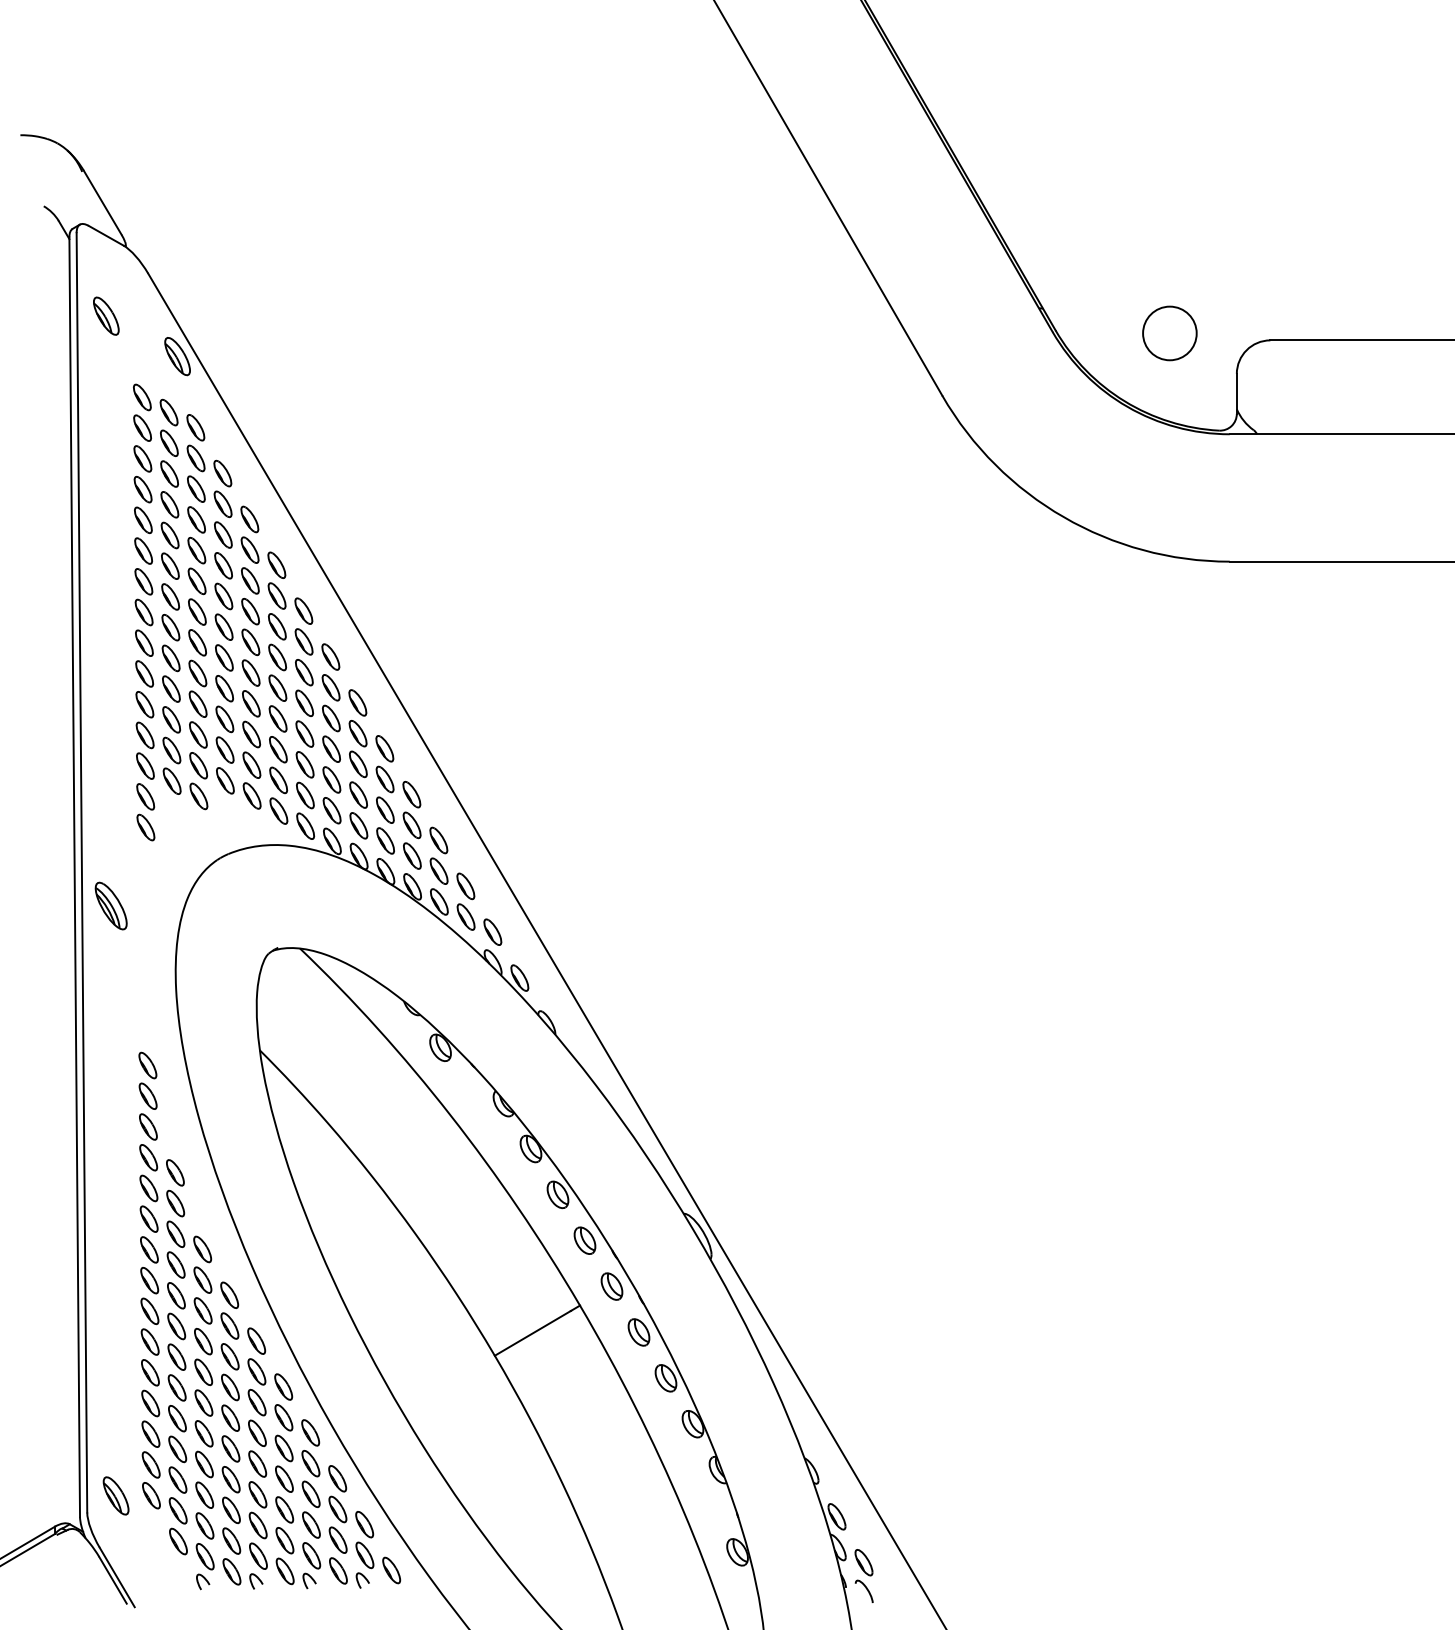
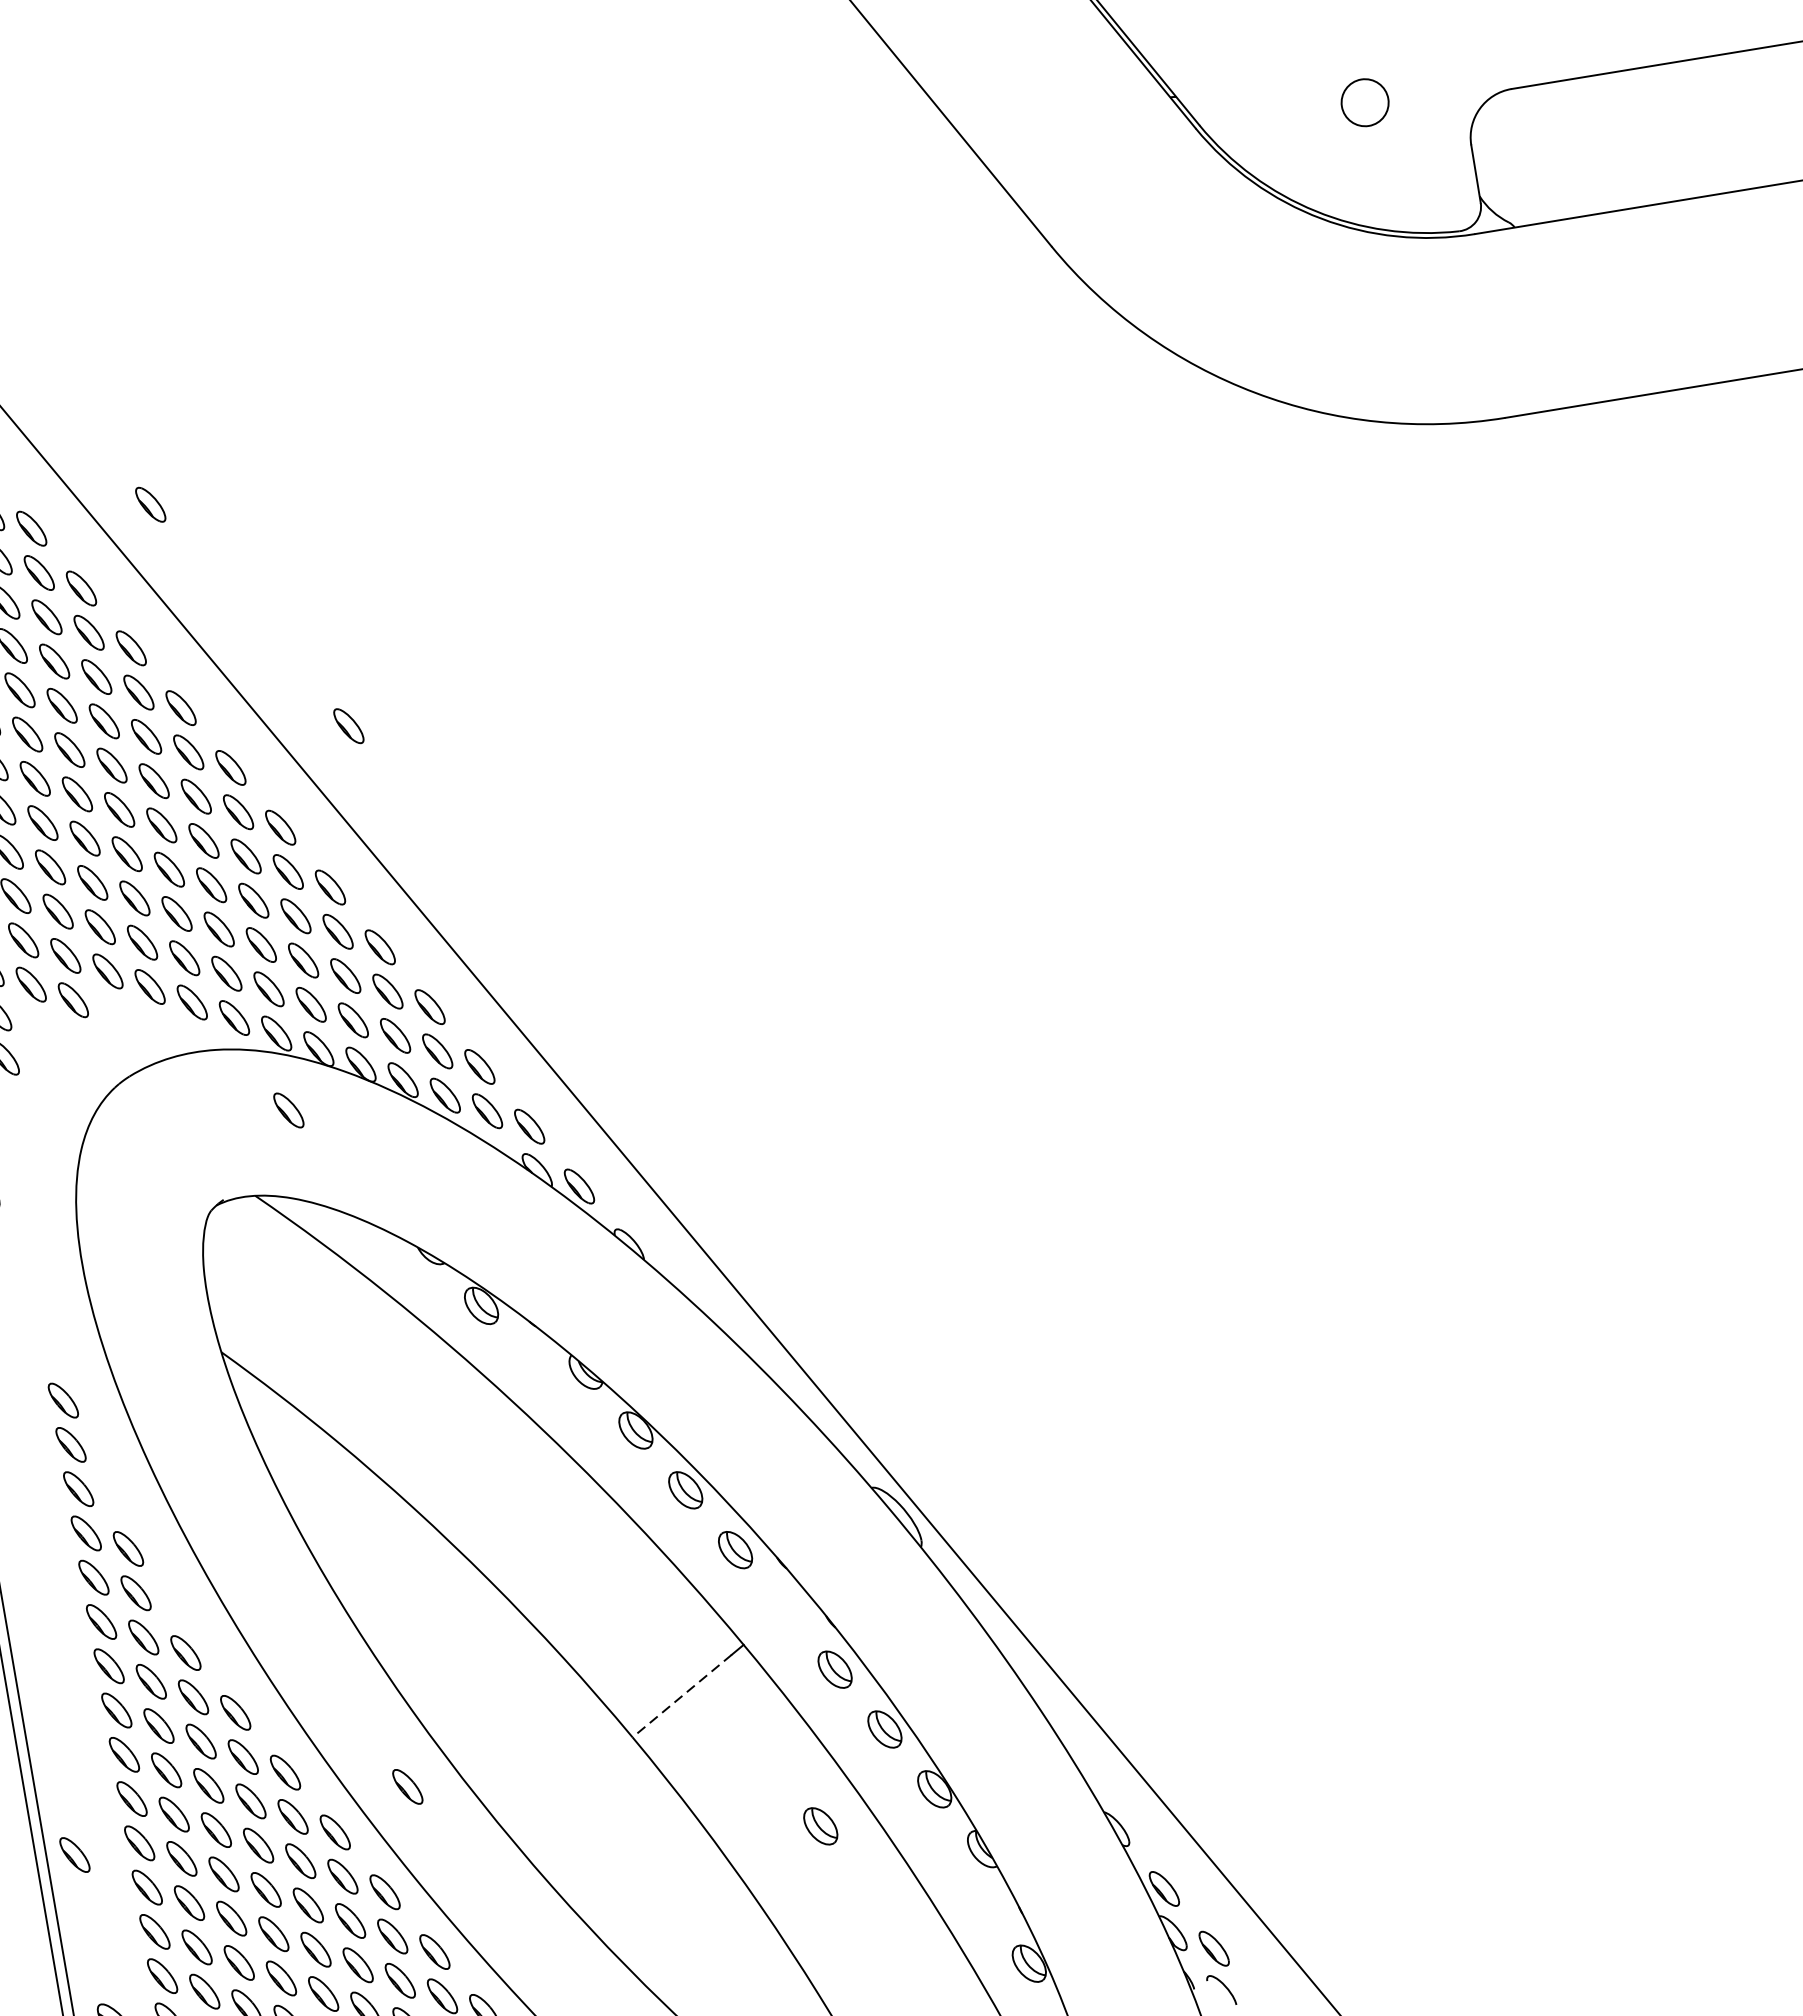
circle: (1169, 333) -> (1364, 102), size x0.6
part: (305, 470) -> (150, 504), added
part: (414, 641) -> (347, 725), added
part: (331, 894) -> (287, 1110), added
part: (611, 1286) -> (820, 1826), moved
line: (532, 1333) -> (681, 1696), solid -> dashed
part: (337, 1363) -> (407, 1785), added
part: (105, 1373) -> (74, 1854), added

